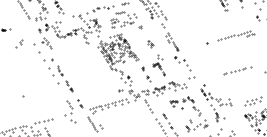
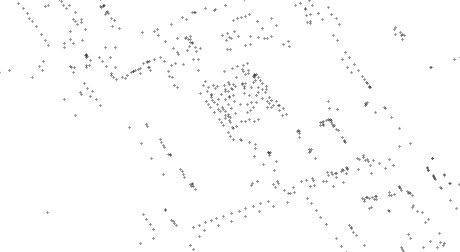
part: (19, 43) -> (38, 69), moved
part: (150, 44) -> (399, 34), moved
part: (58, 75) -> (162, 157), moved

